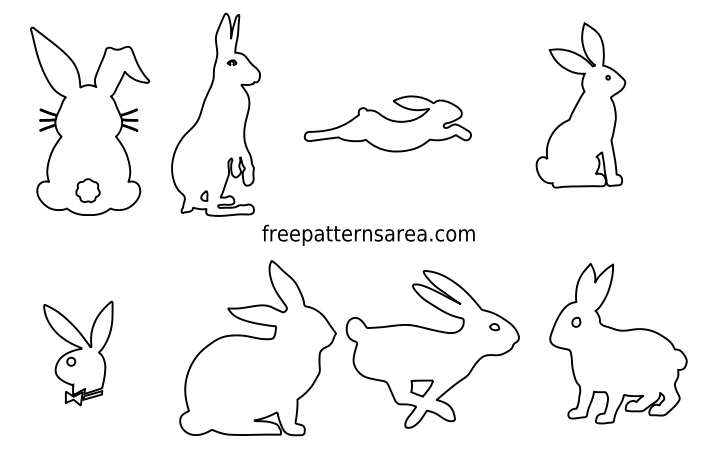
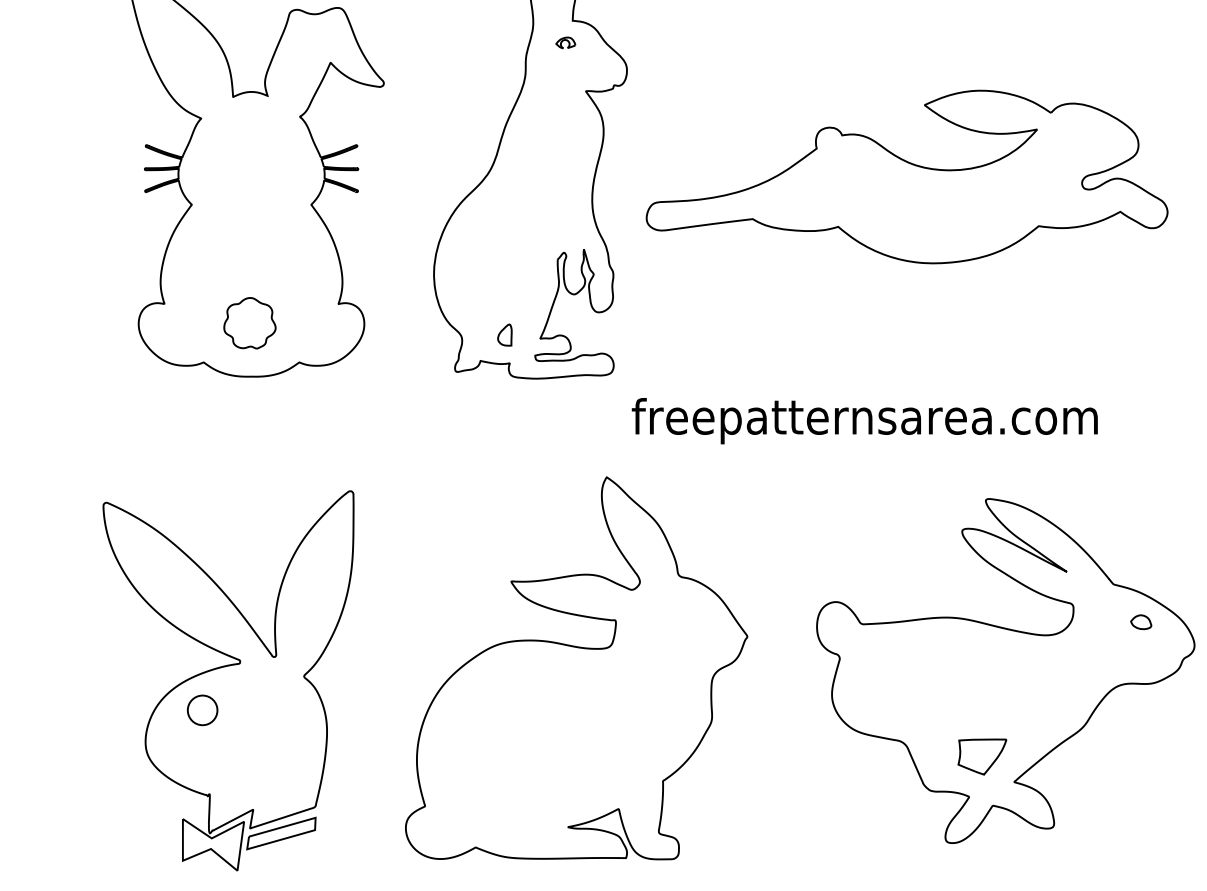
part: (387, 123) -> (906, 175), size x1.43
part: (257, 348) -> (575, 669), moved
part: (78, 353) -> (229, 680), size x1.67

